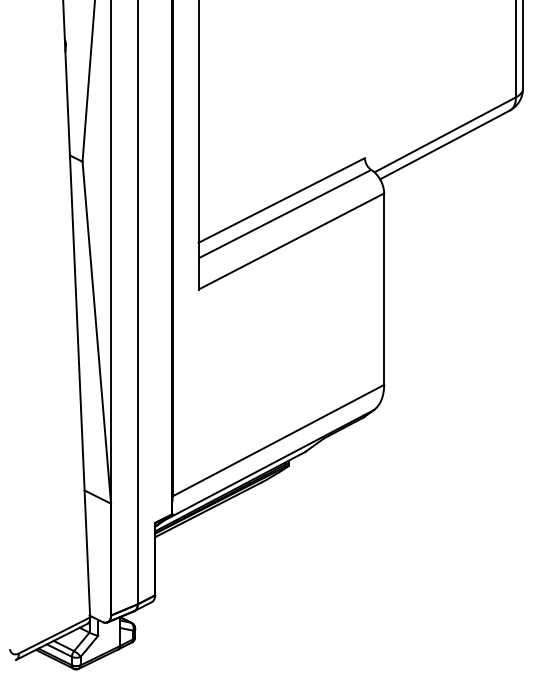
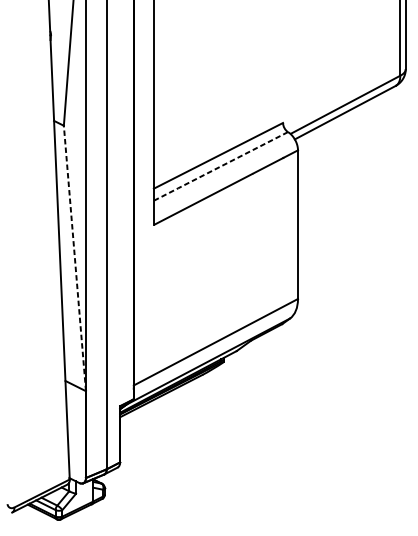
line: (283, 215) -> (219, 167), solid -> dashed
line: (96, 332) -> (74, 258), solid -> dashed

